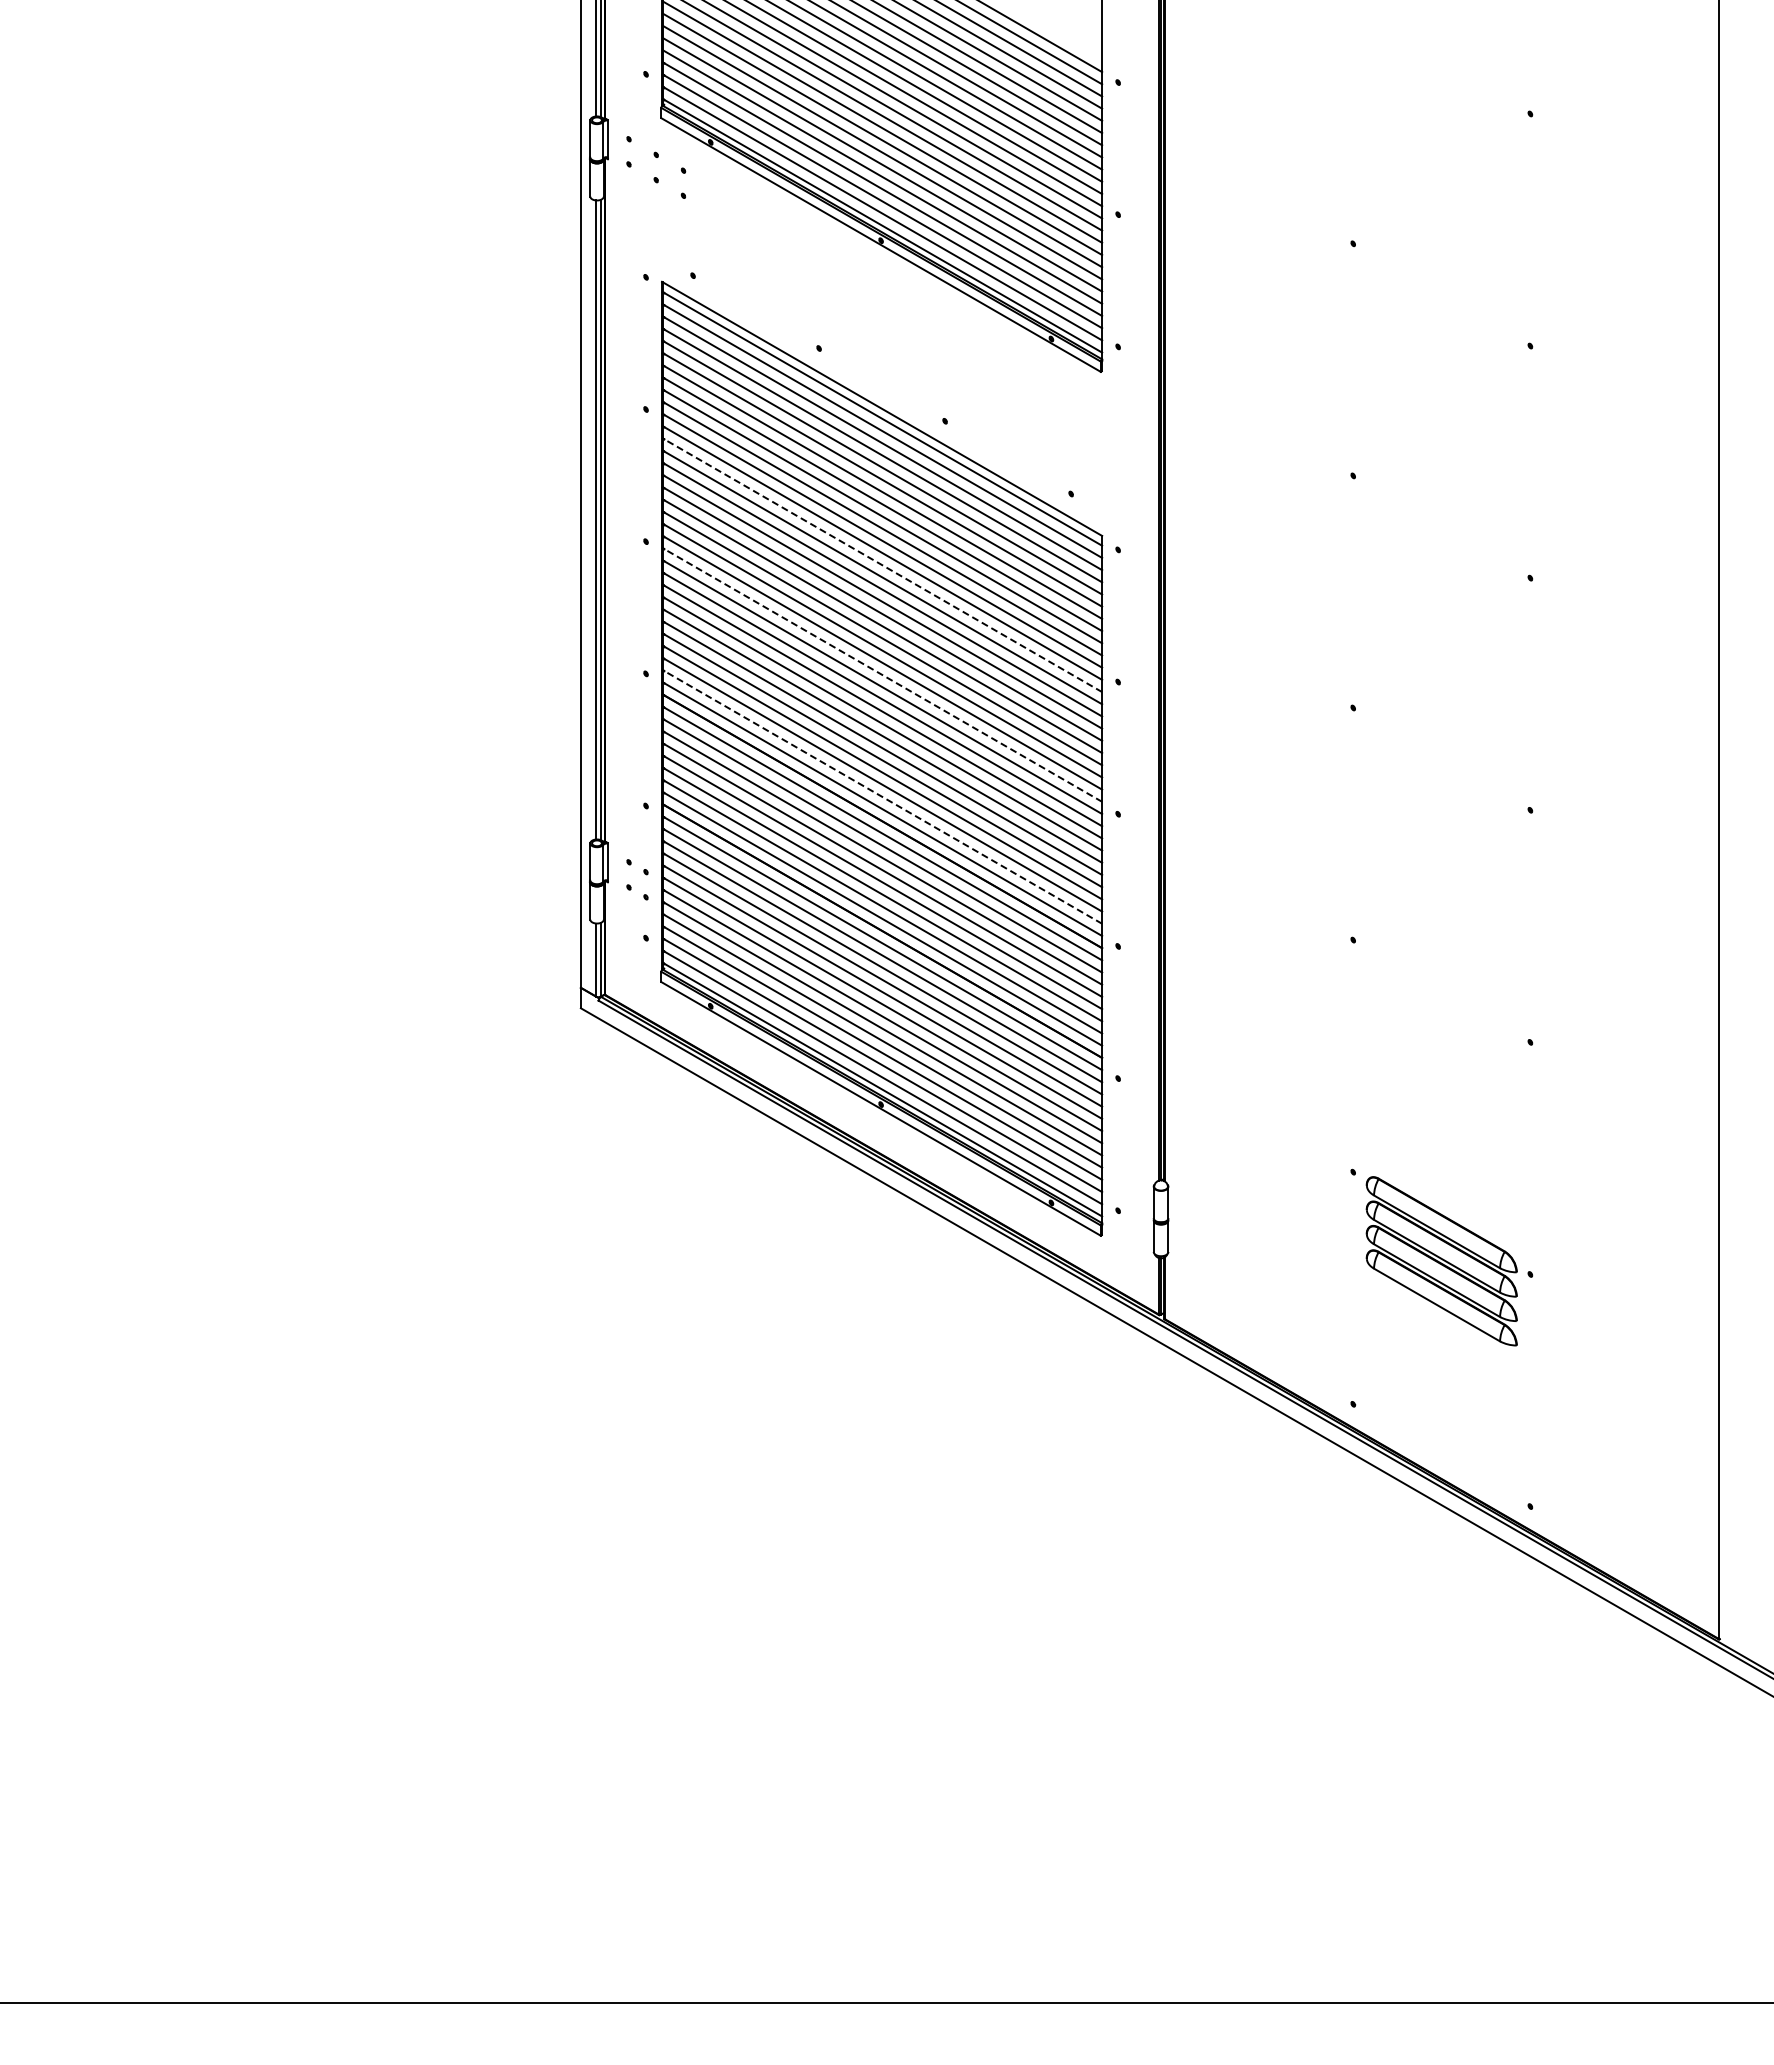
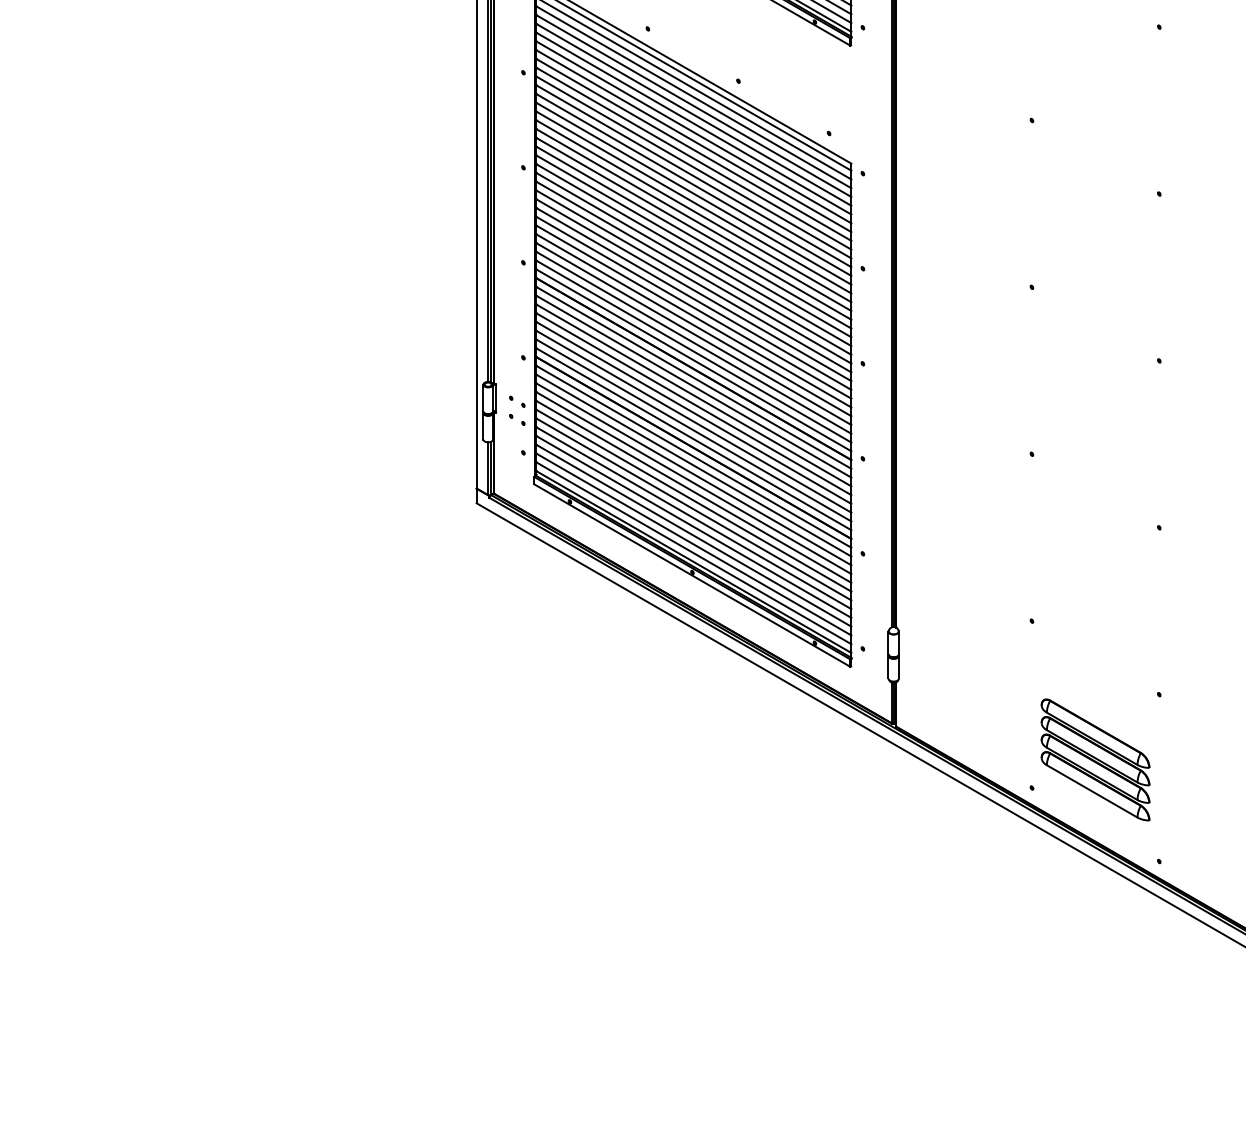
line: (882, 565) -> (693, 184), dashed -> solid
line: (882, 675) -> (693, 264), dashed -> solid
line: (882, 797) -> (693, 351), dashed -> solid
part: (1441, 1261) -> (1095, 760), moved

